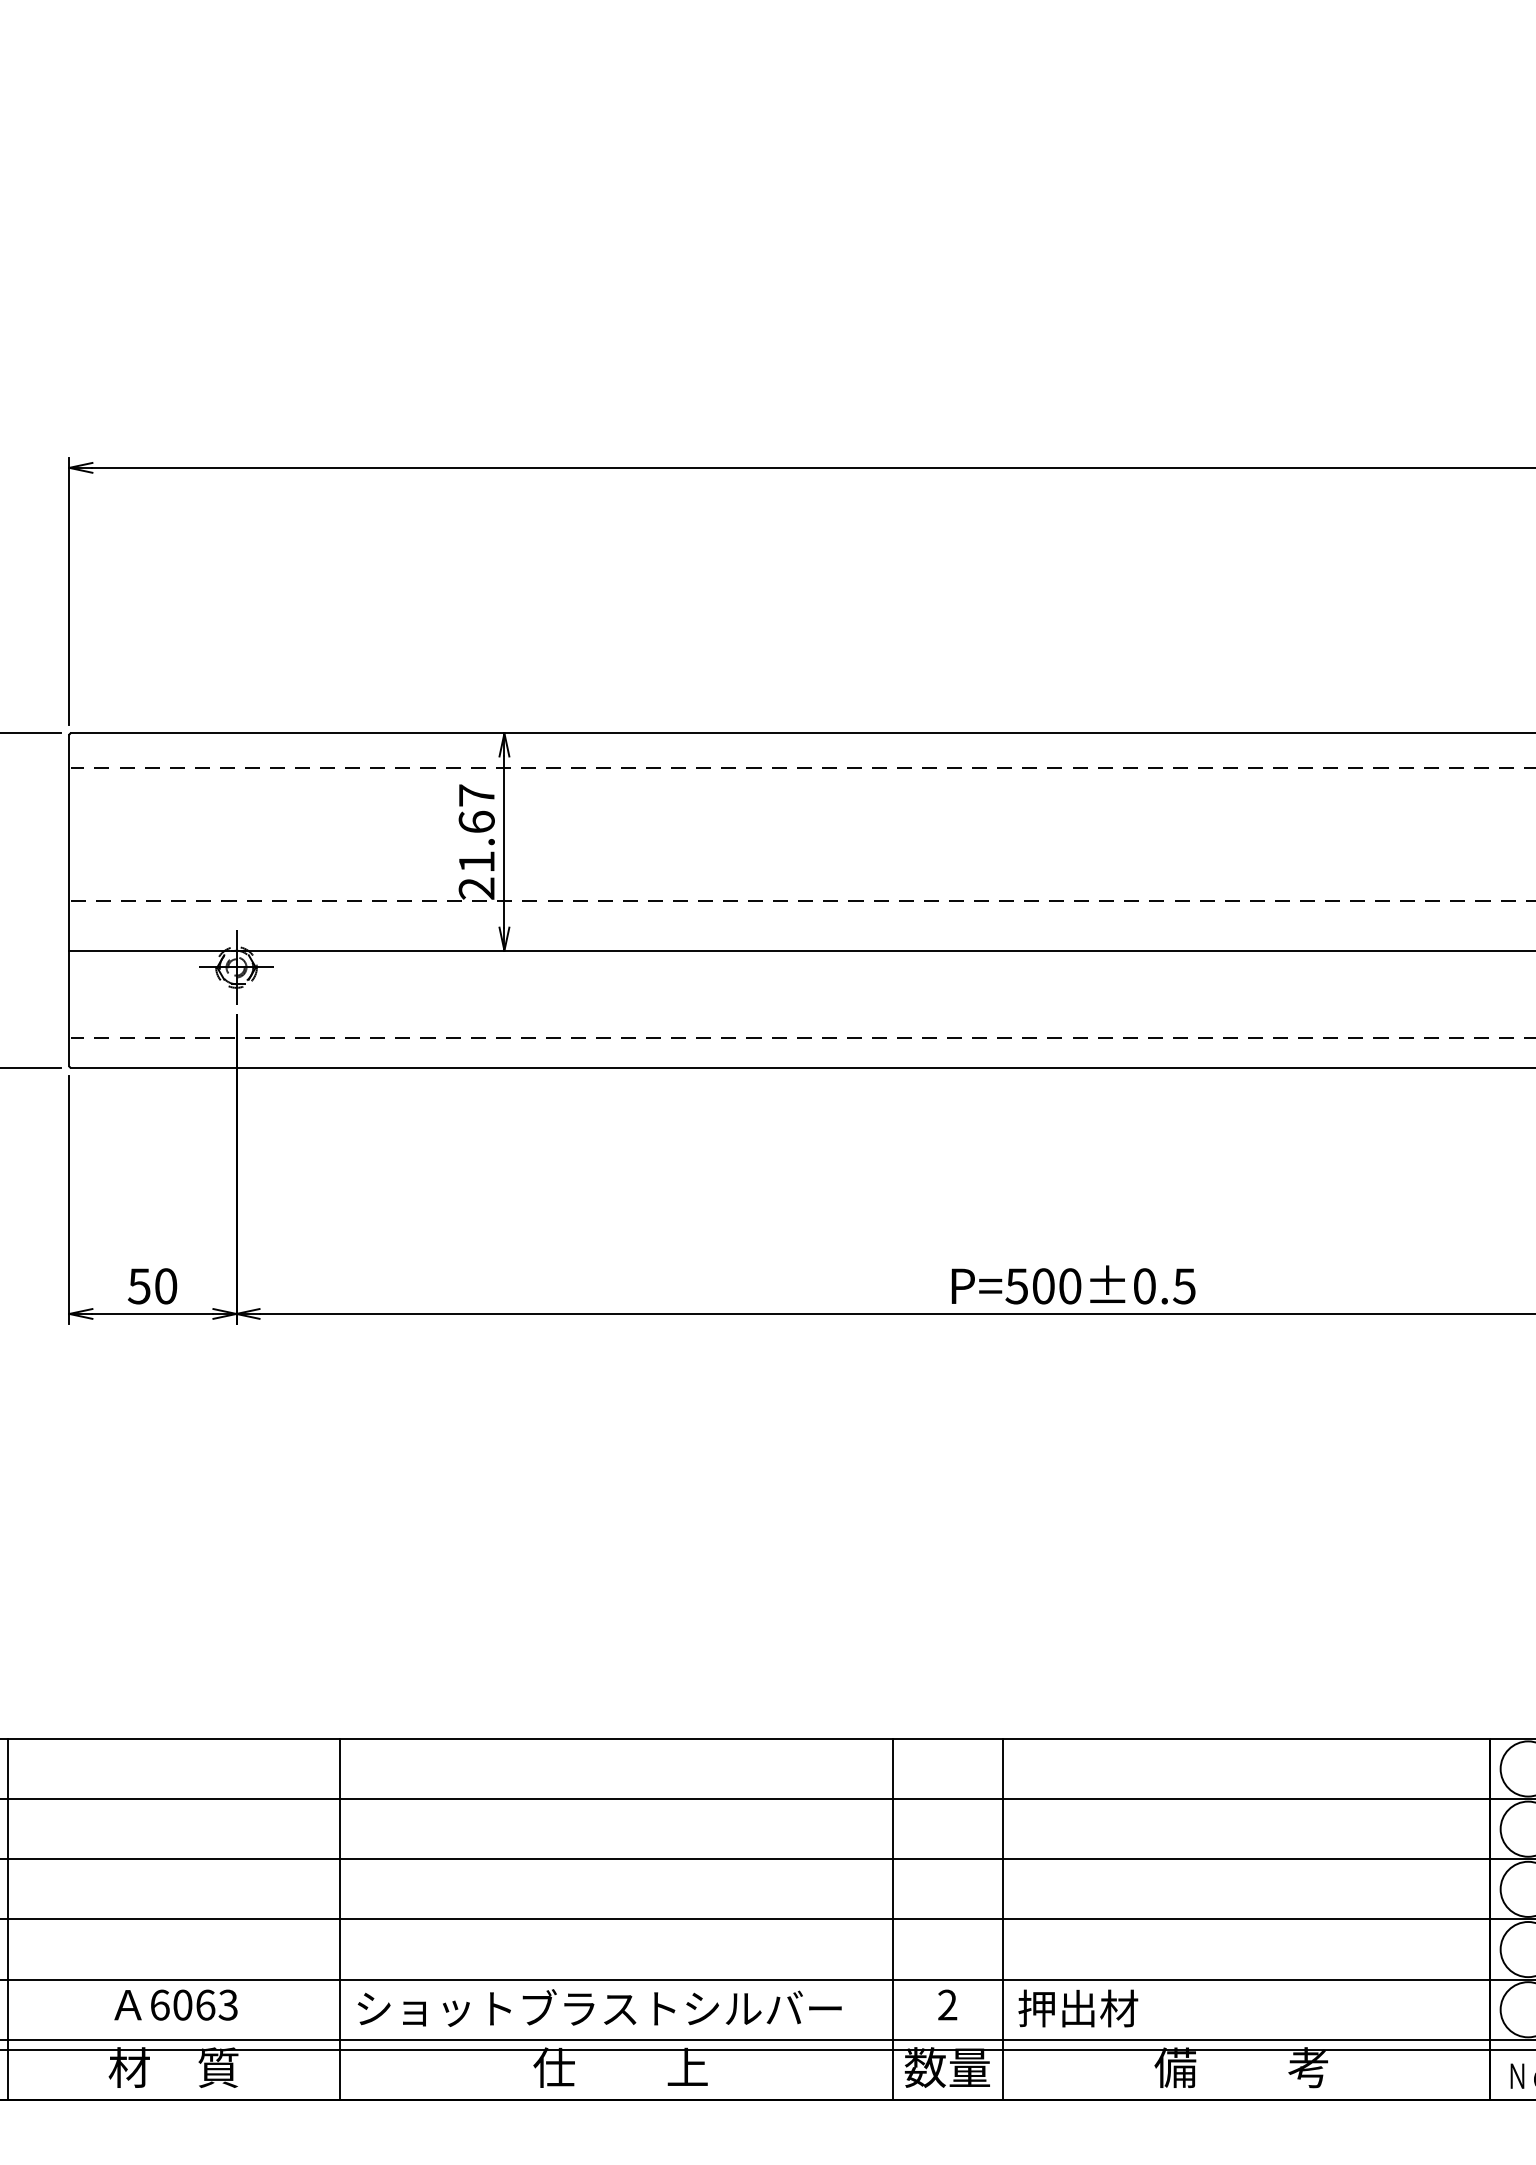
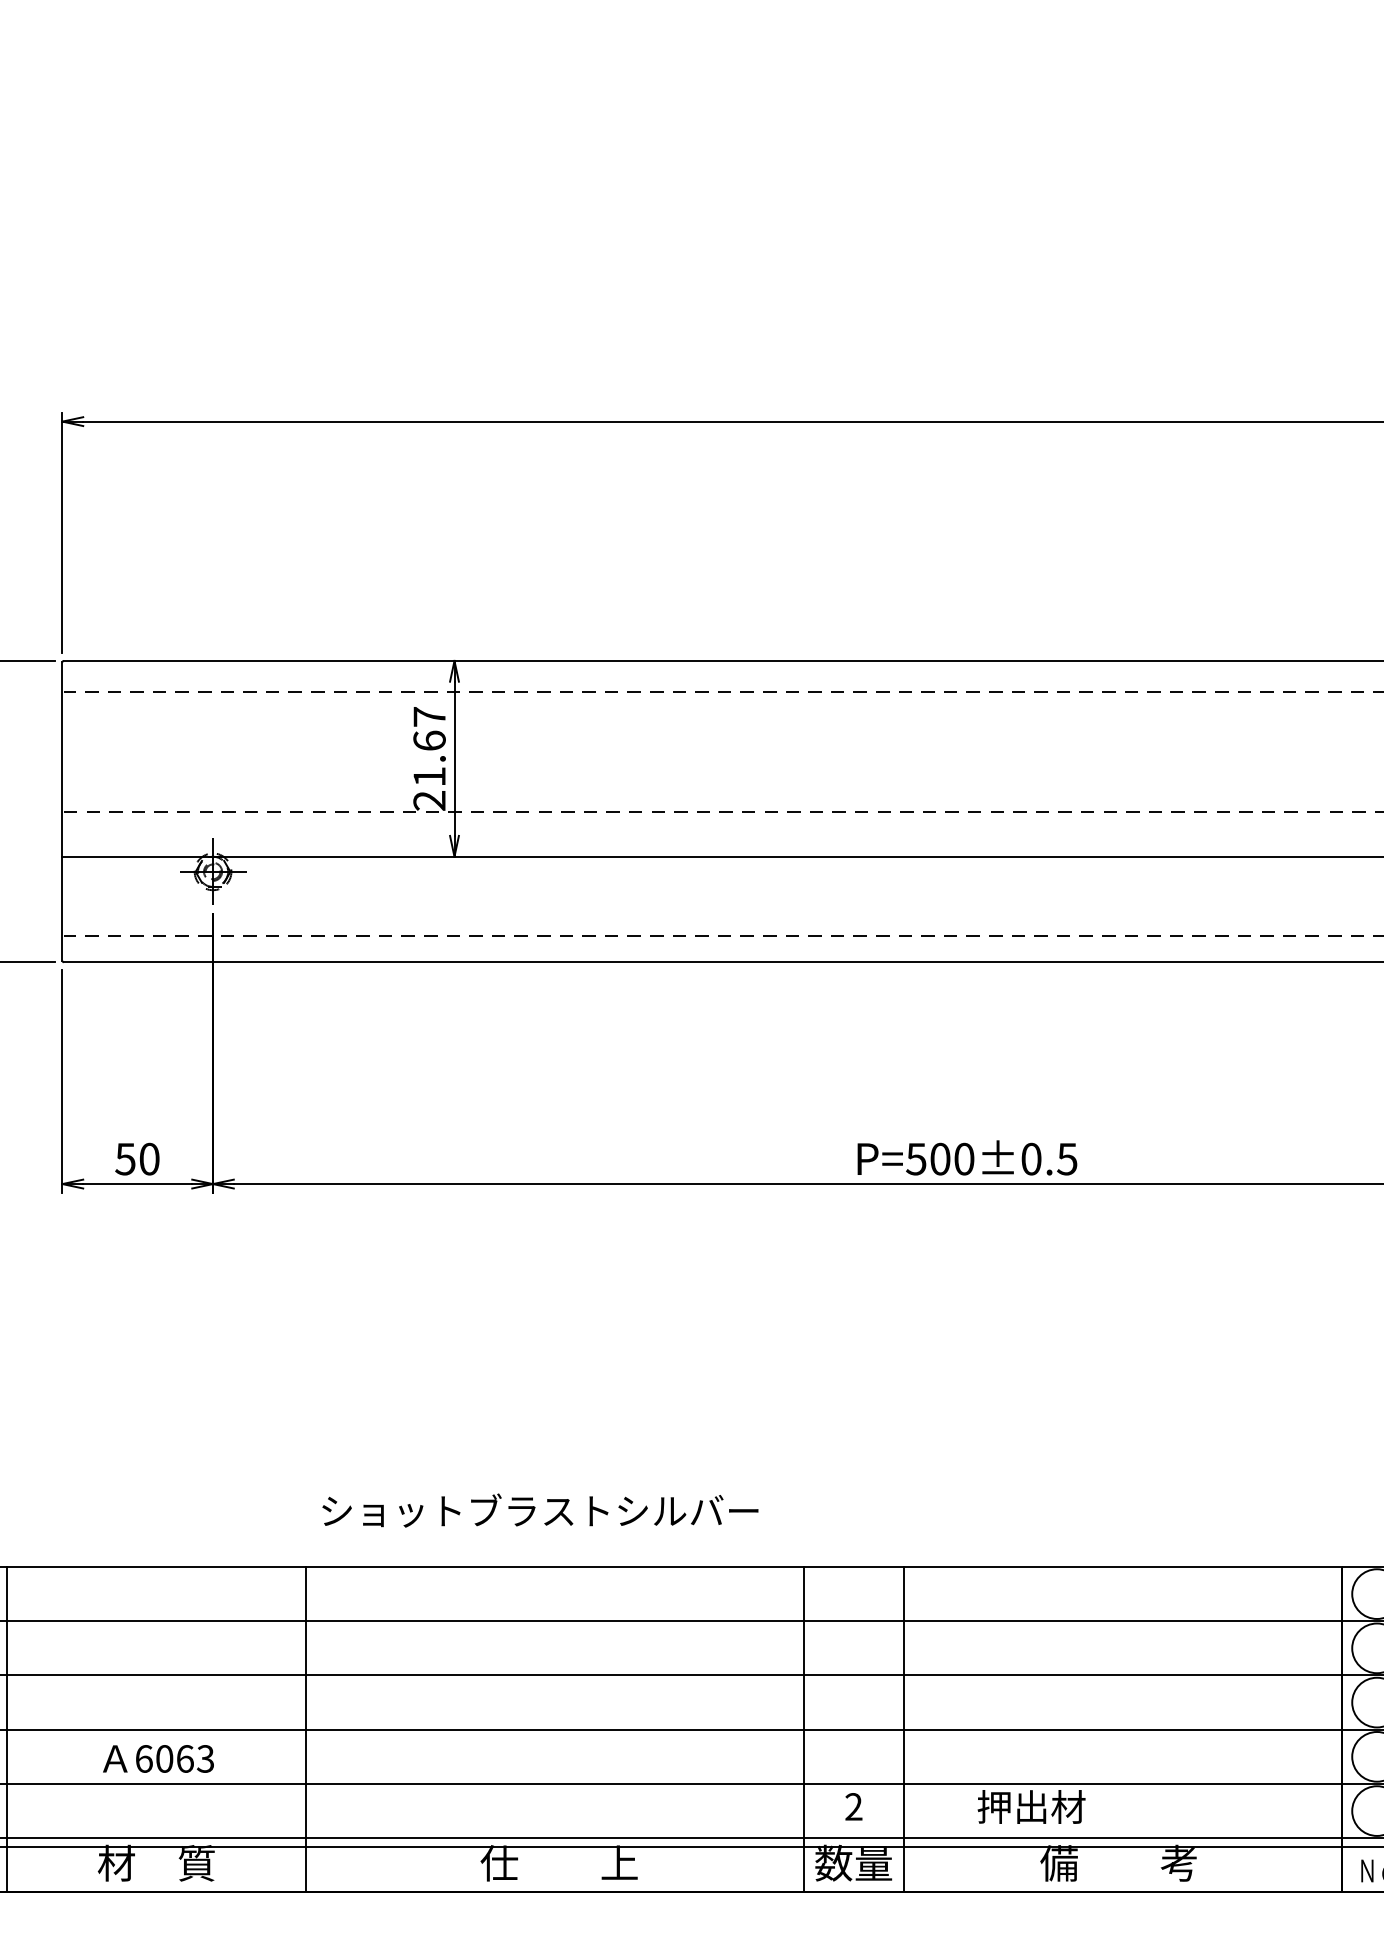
text: (175, 2004) -> (158, 1758), moved
text: (599, 2007) -> (540, 1510), moved
text: (1078, 2007) -> (1031, 1806), moved

